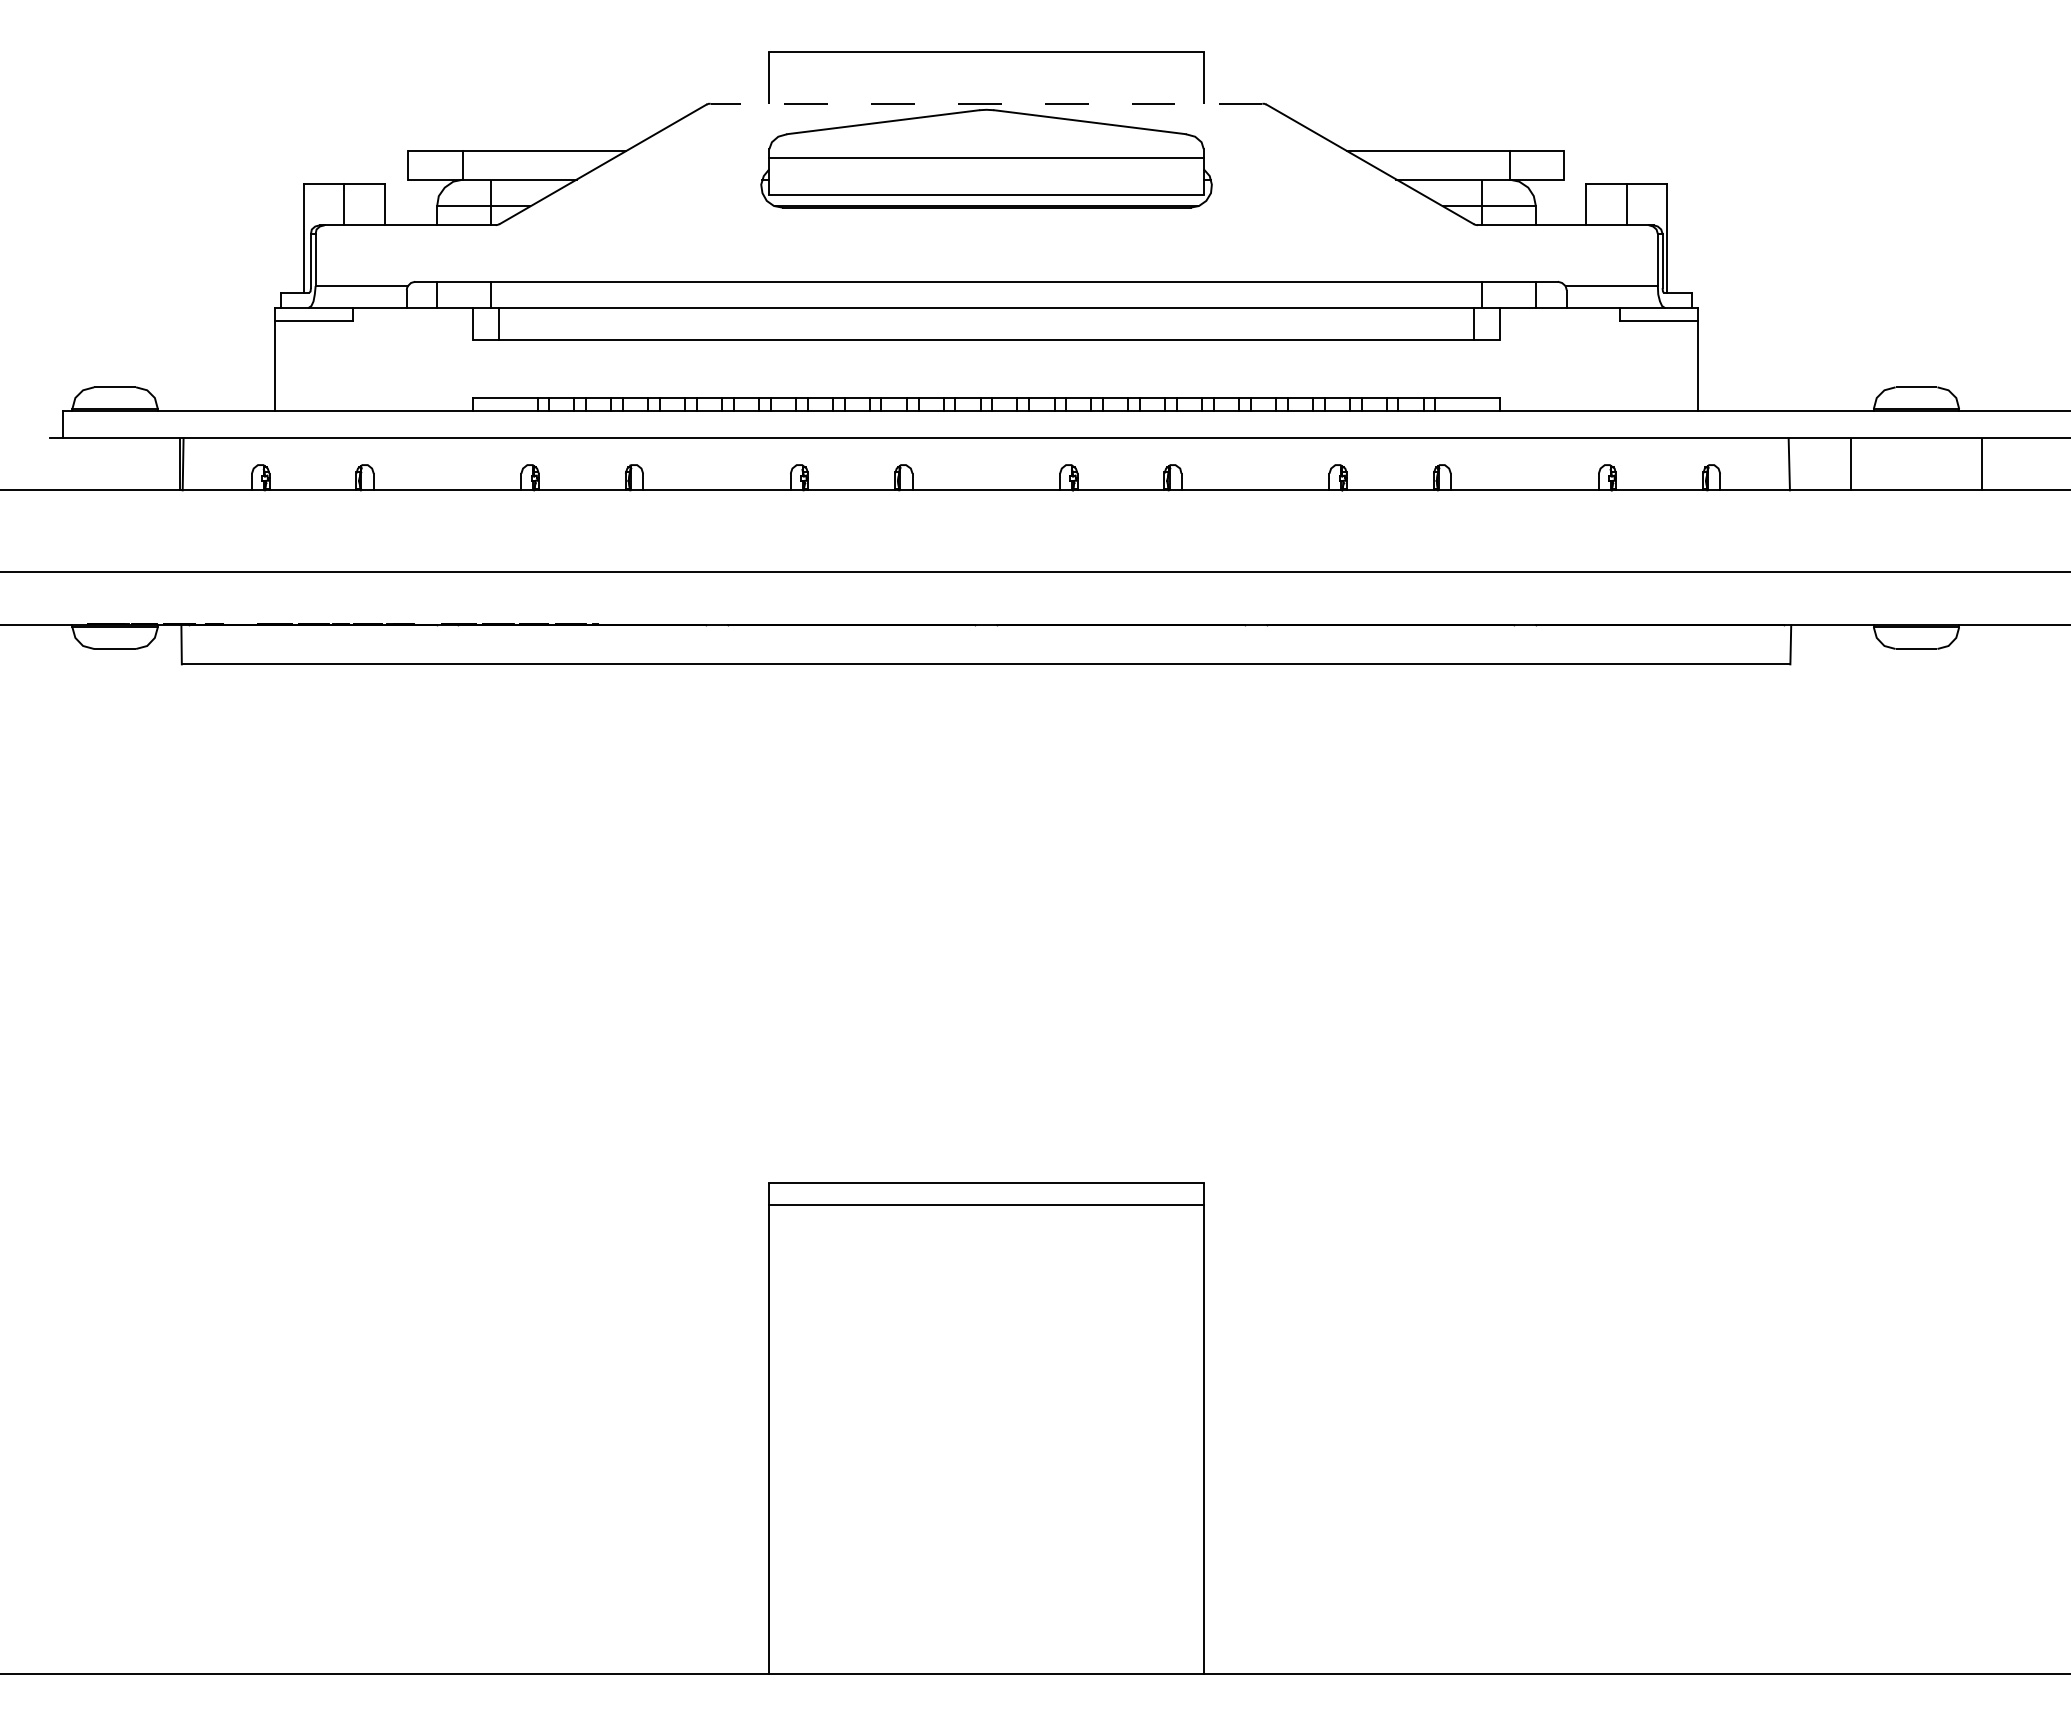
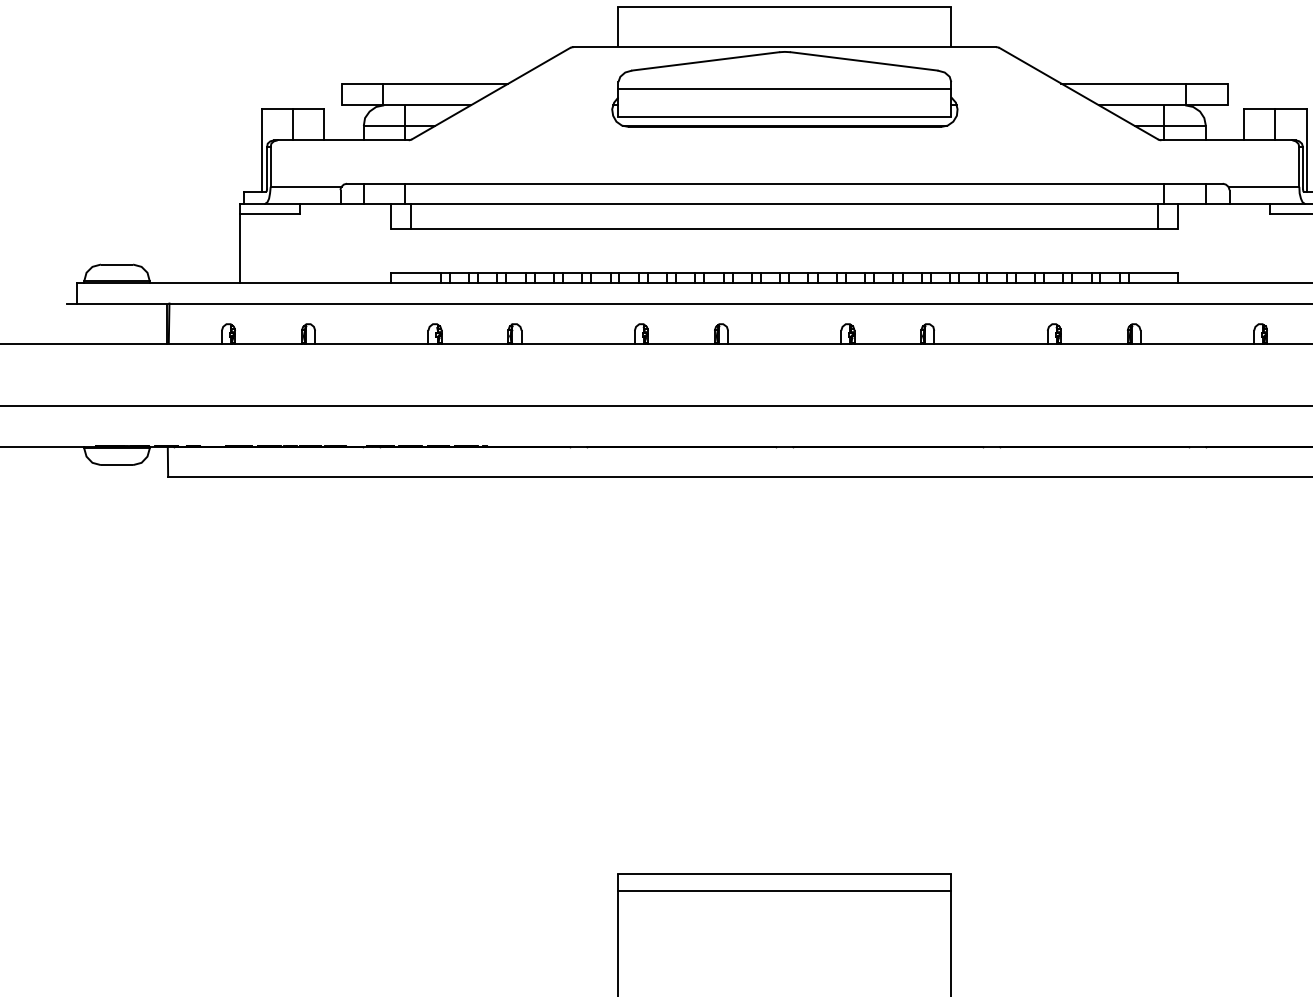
line: (986, 103) -> (784, 47), dashed -> solid

